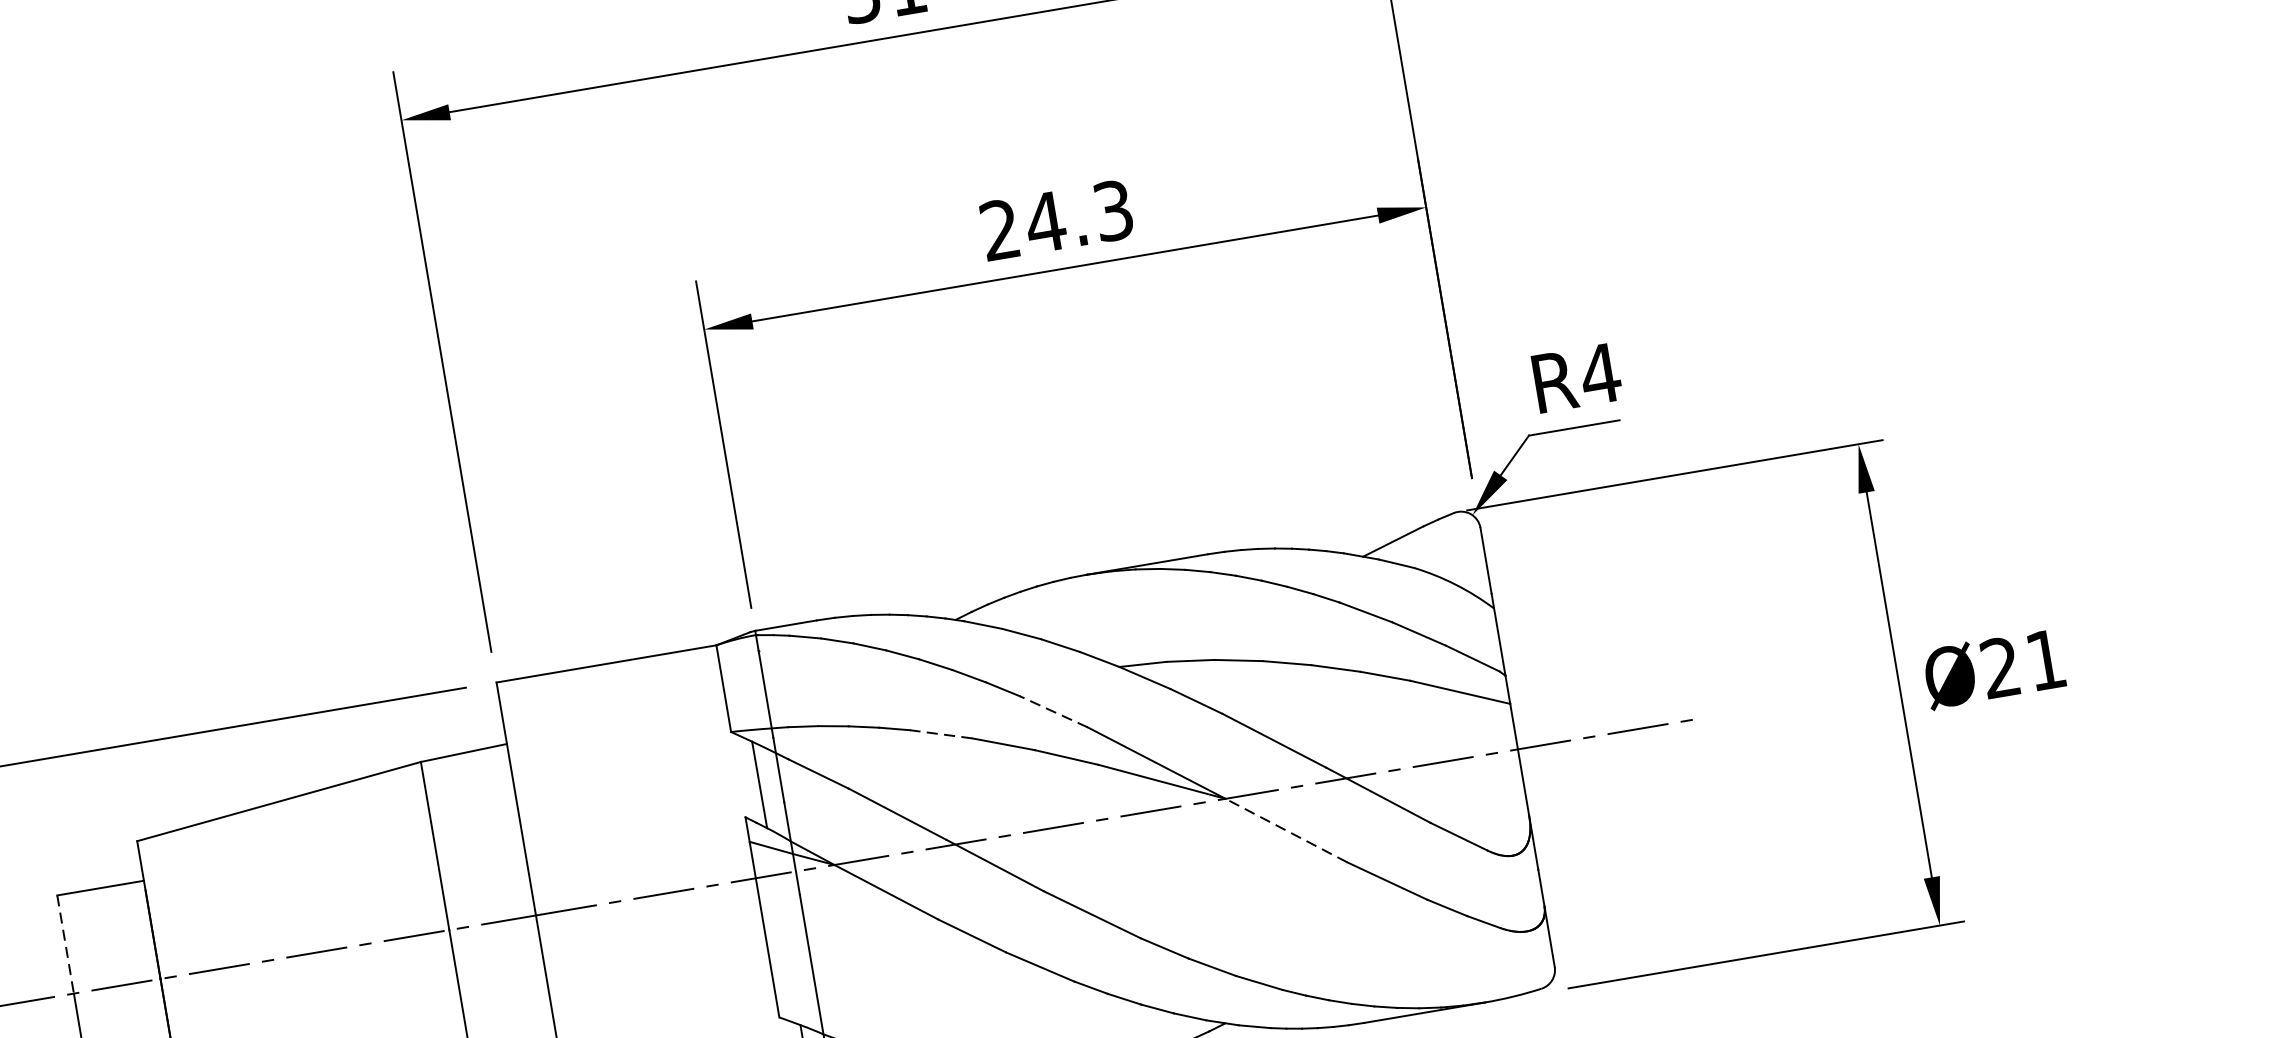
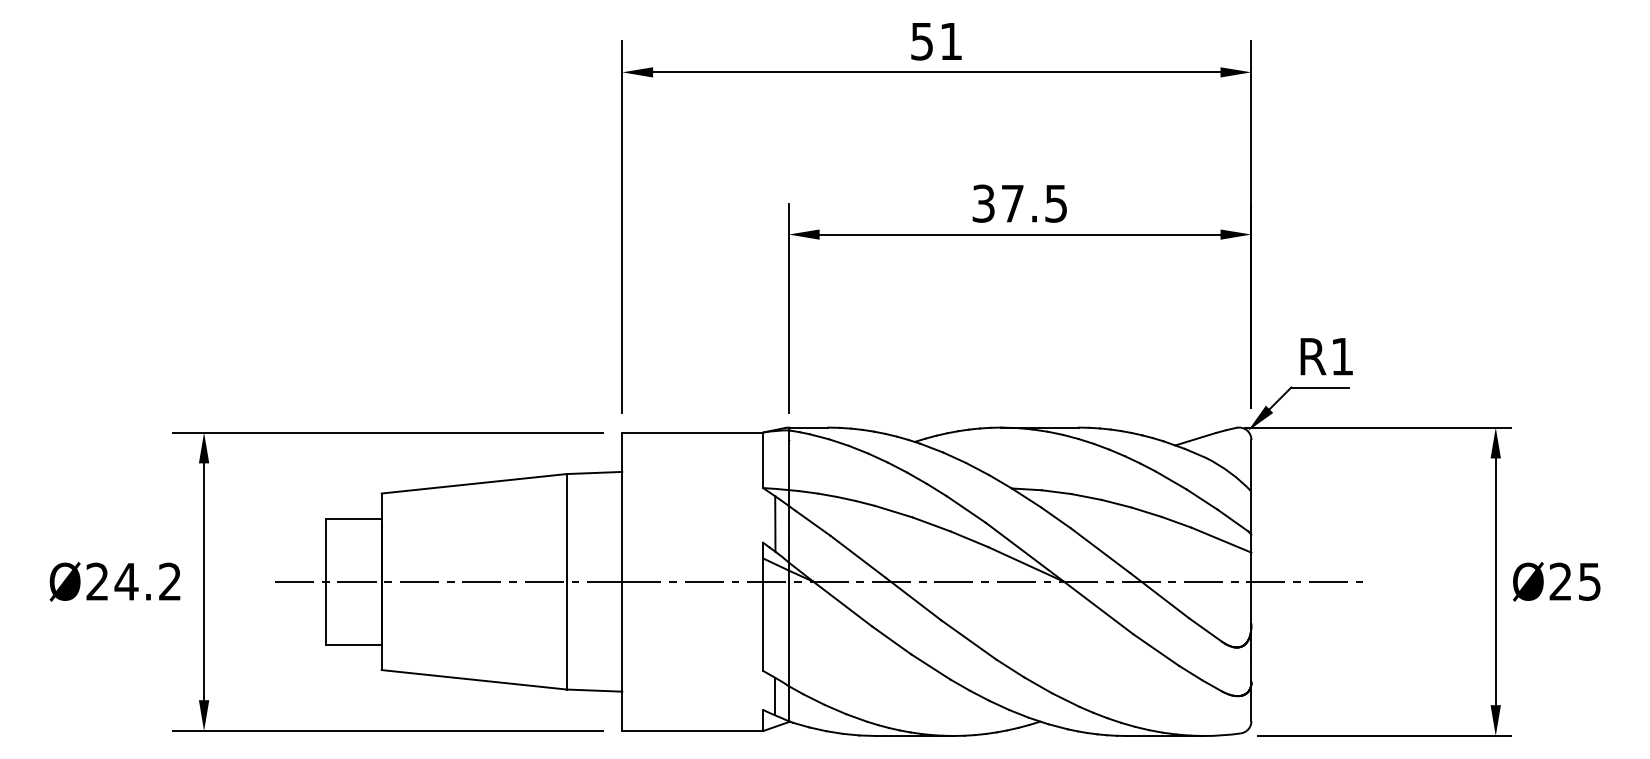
text: (1056, 220) -> (1019, 203), 24.3 -> 37.5
text: (1600, 373) -> (1342, 356), R4 -> R1
text: (2045, 659) -> (1589, 581), Ø21 -> Ø25
line: (1054, 711) -> (966, 509), dashed -> solid
line: (940, 734) -> (893, 511), dashed -> solid
line: (1286, 829) -> (1098, 607), dashed -> solid
line: (66, 944) -> (326, 550), dashed -> solid

